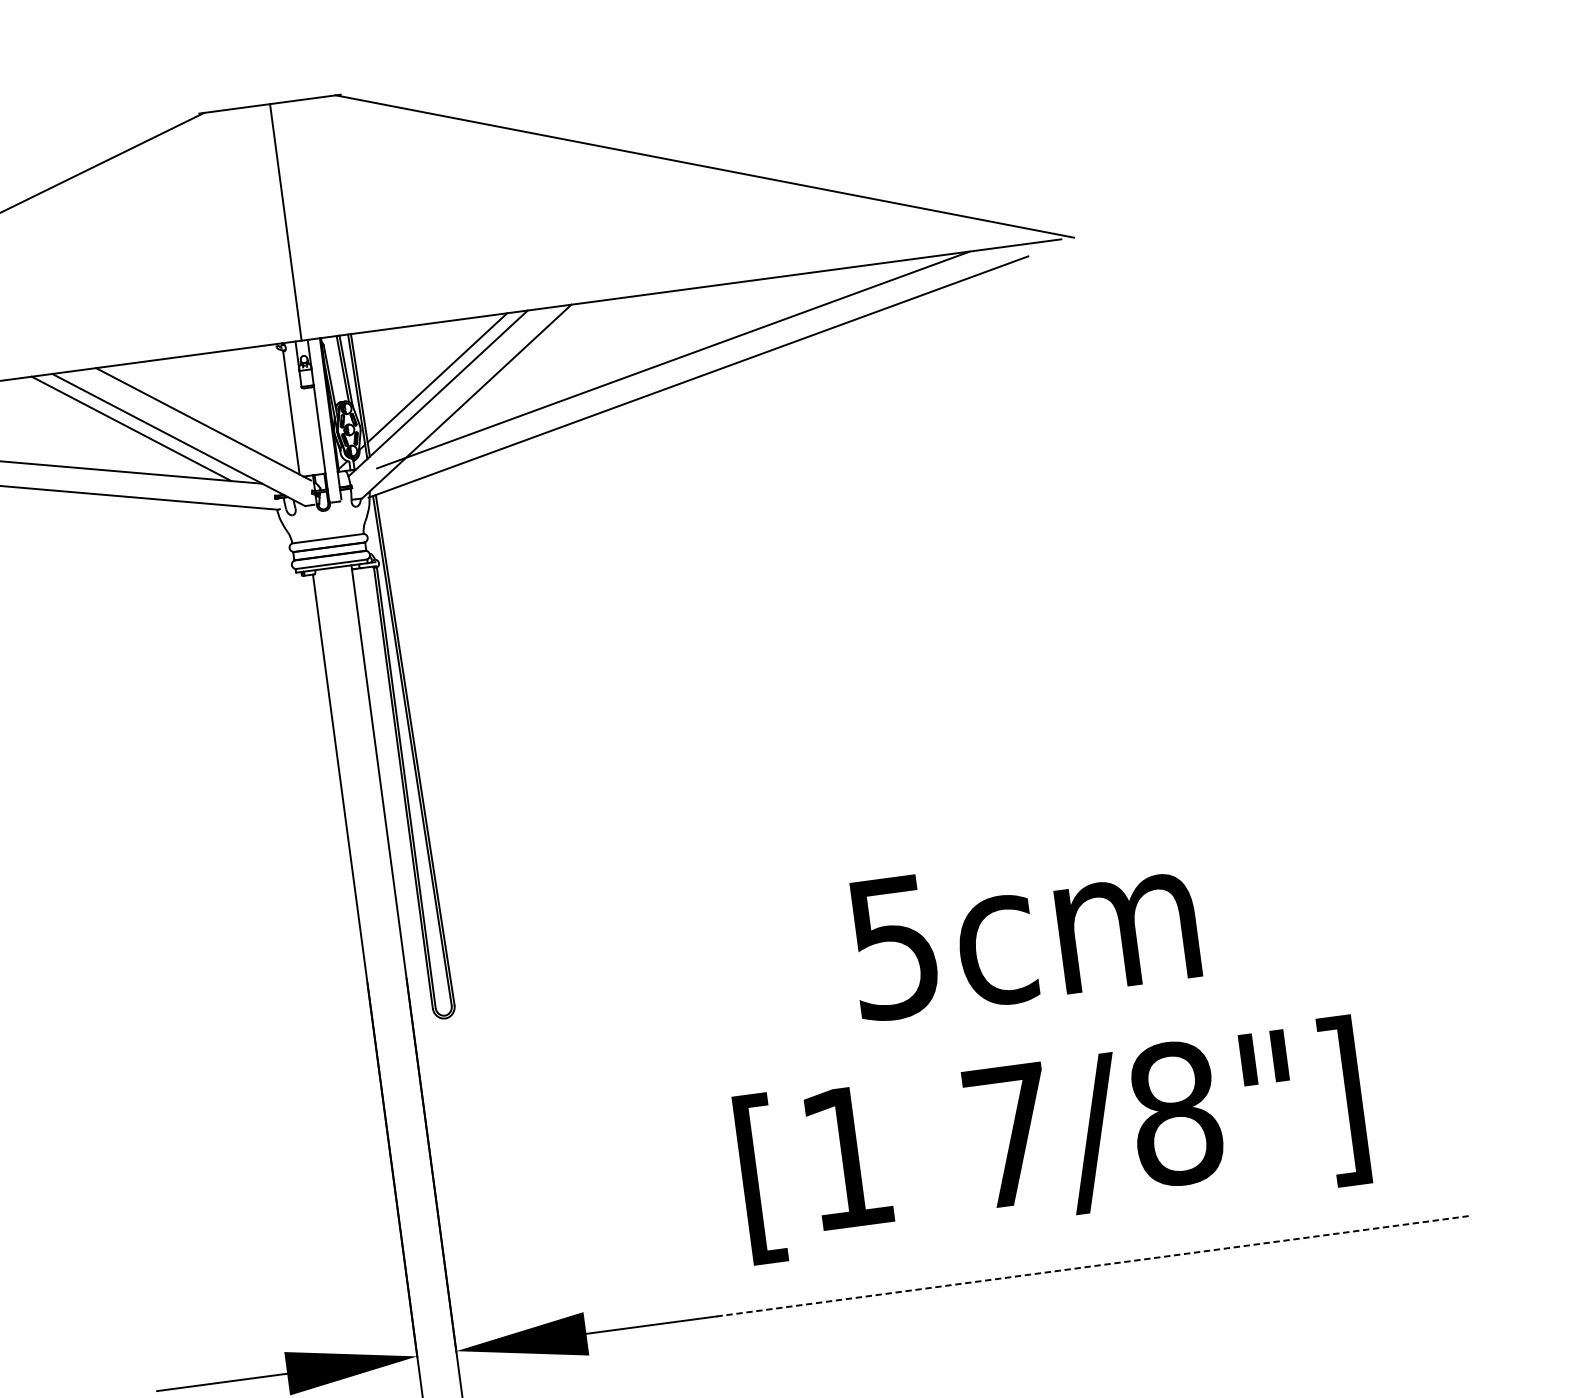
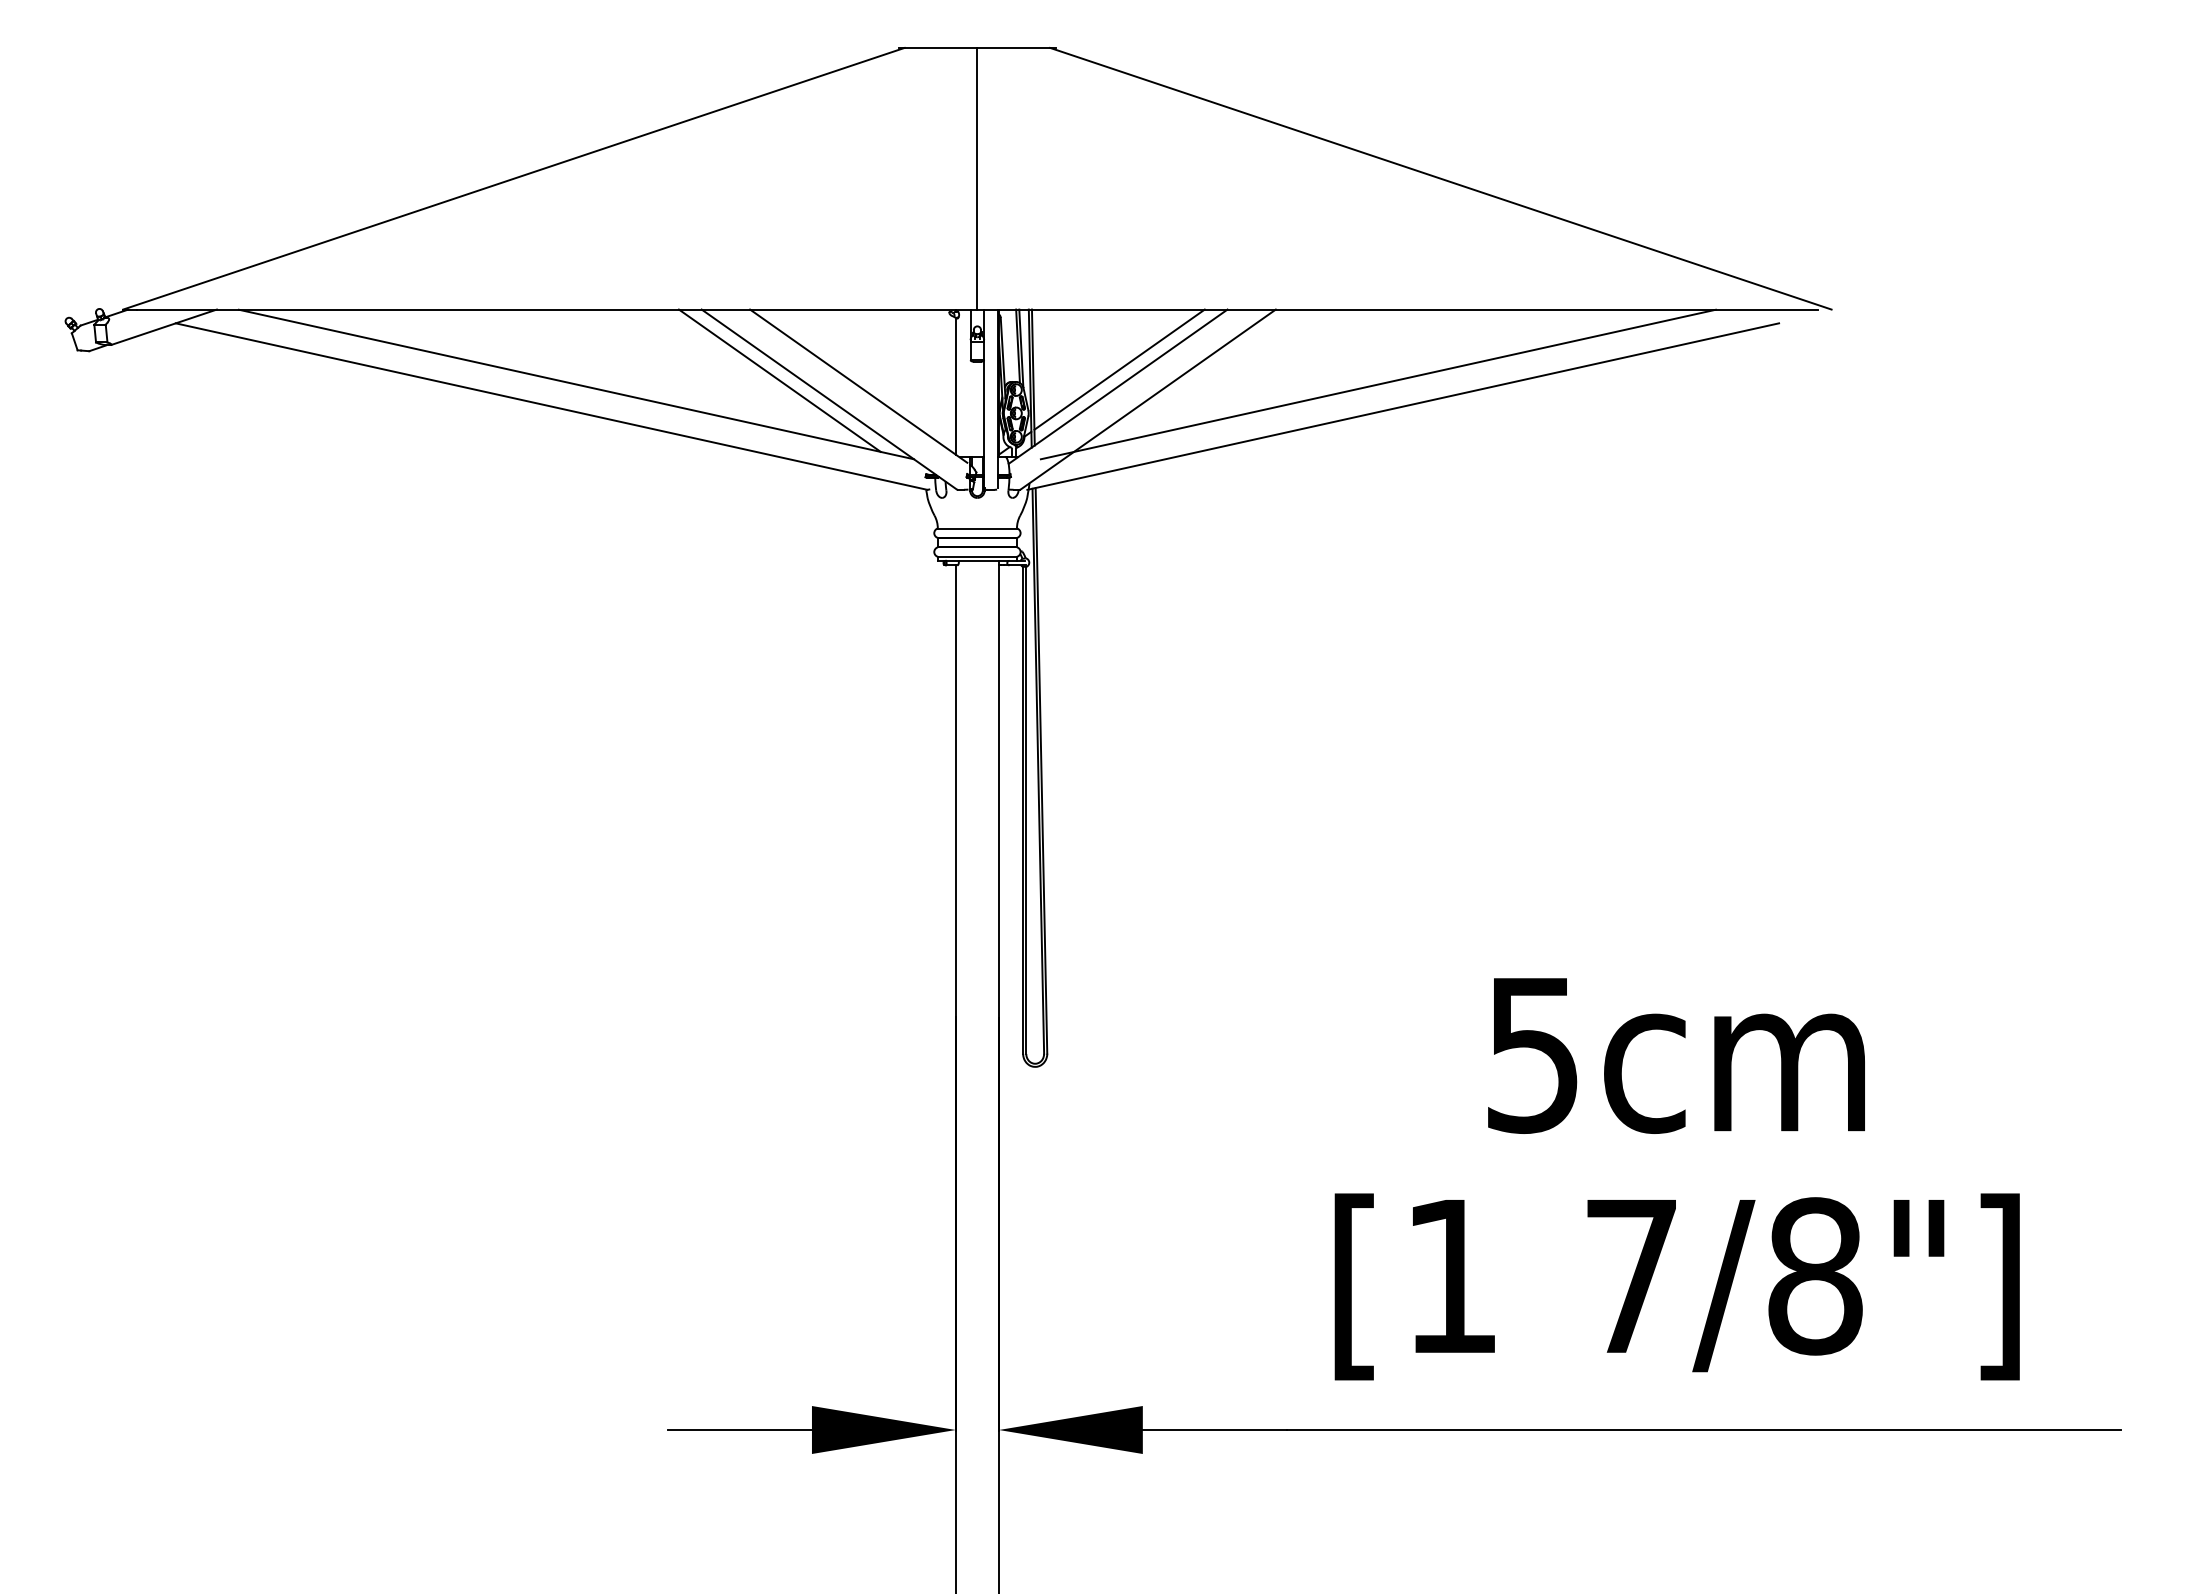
line: (1094, 1266) -> (1704, 1430), dashed -> solid

